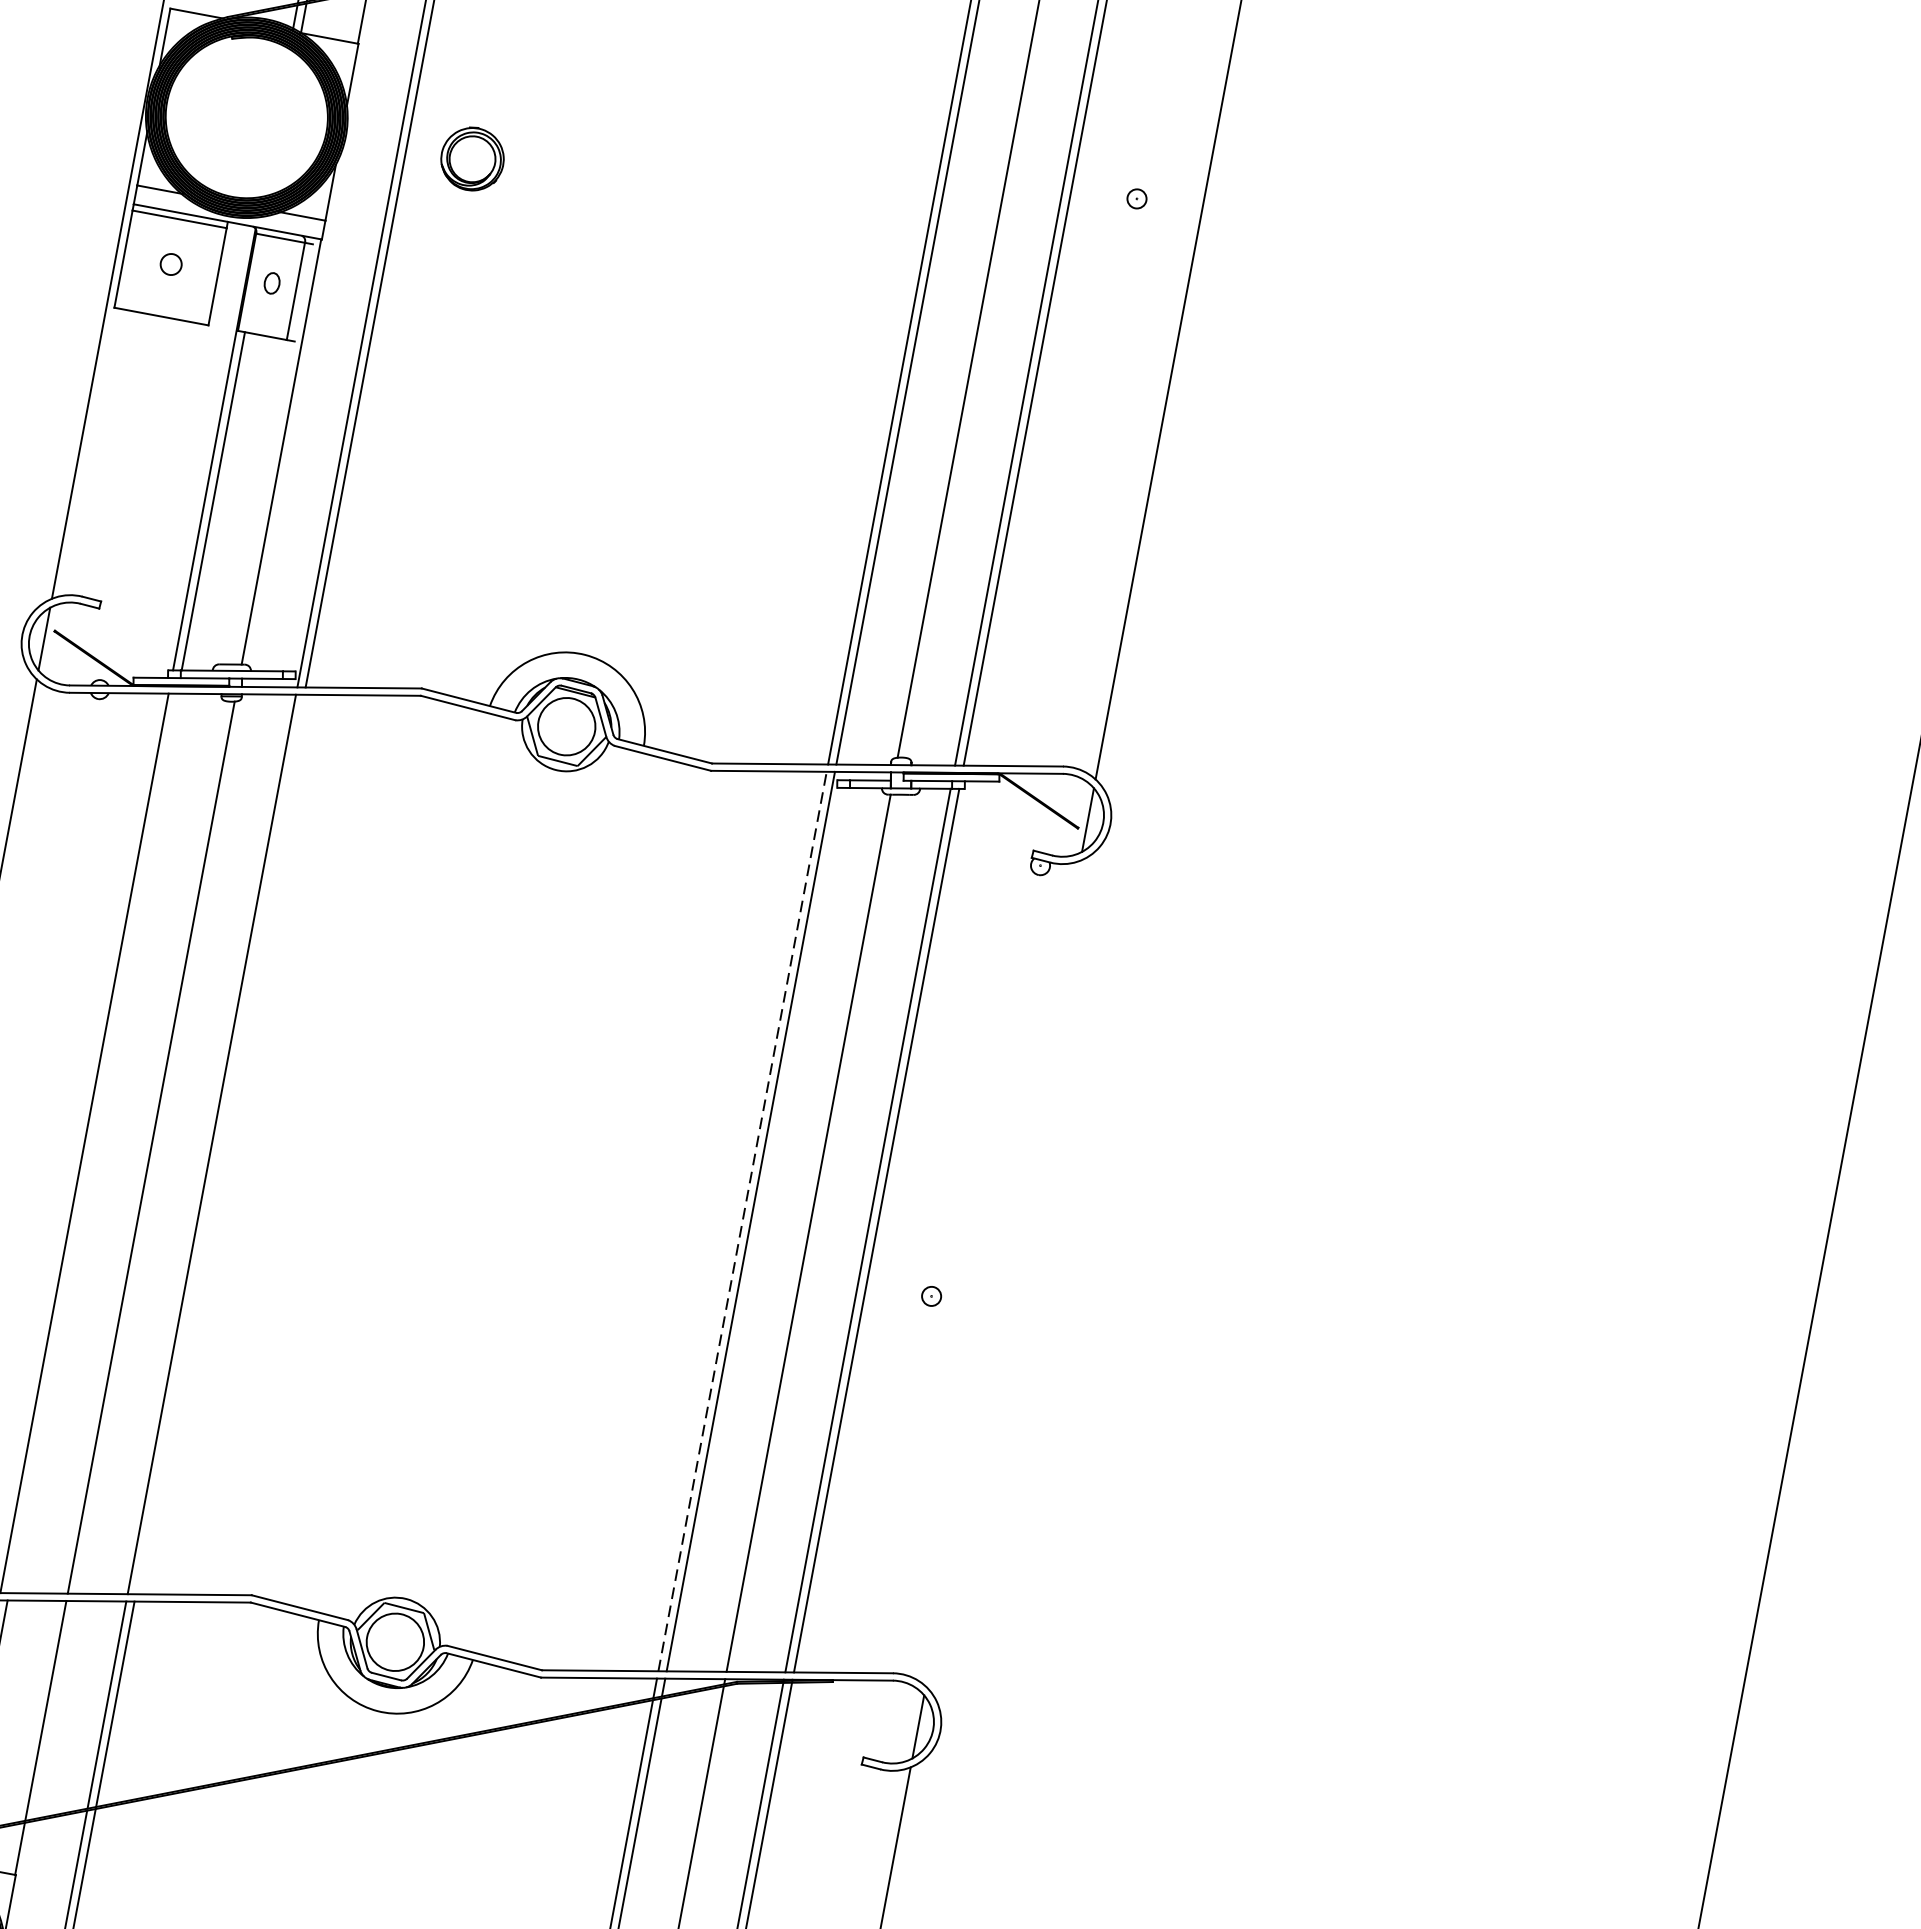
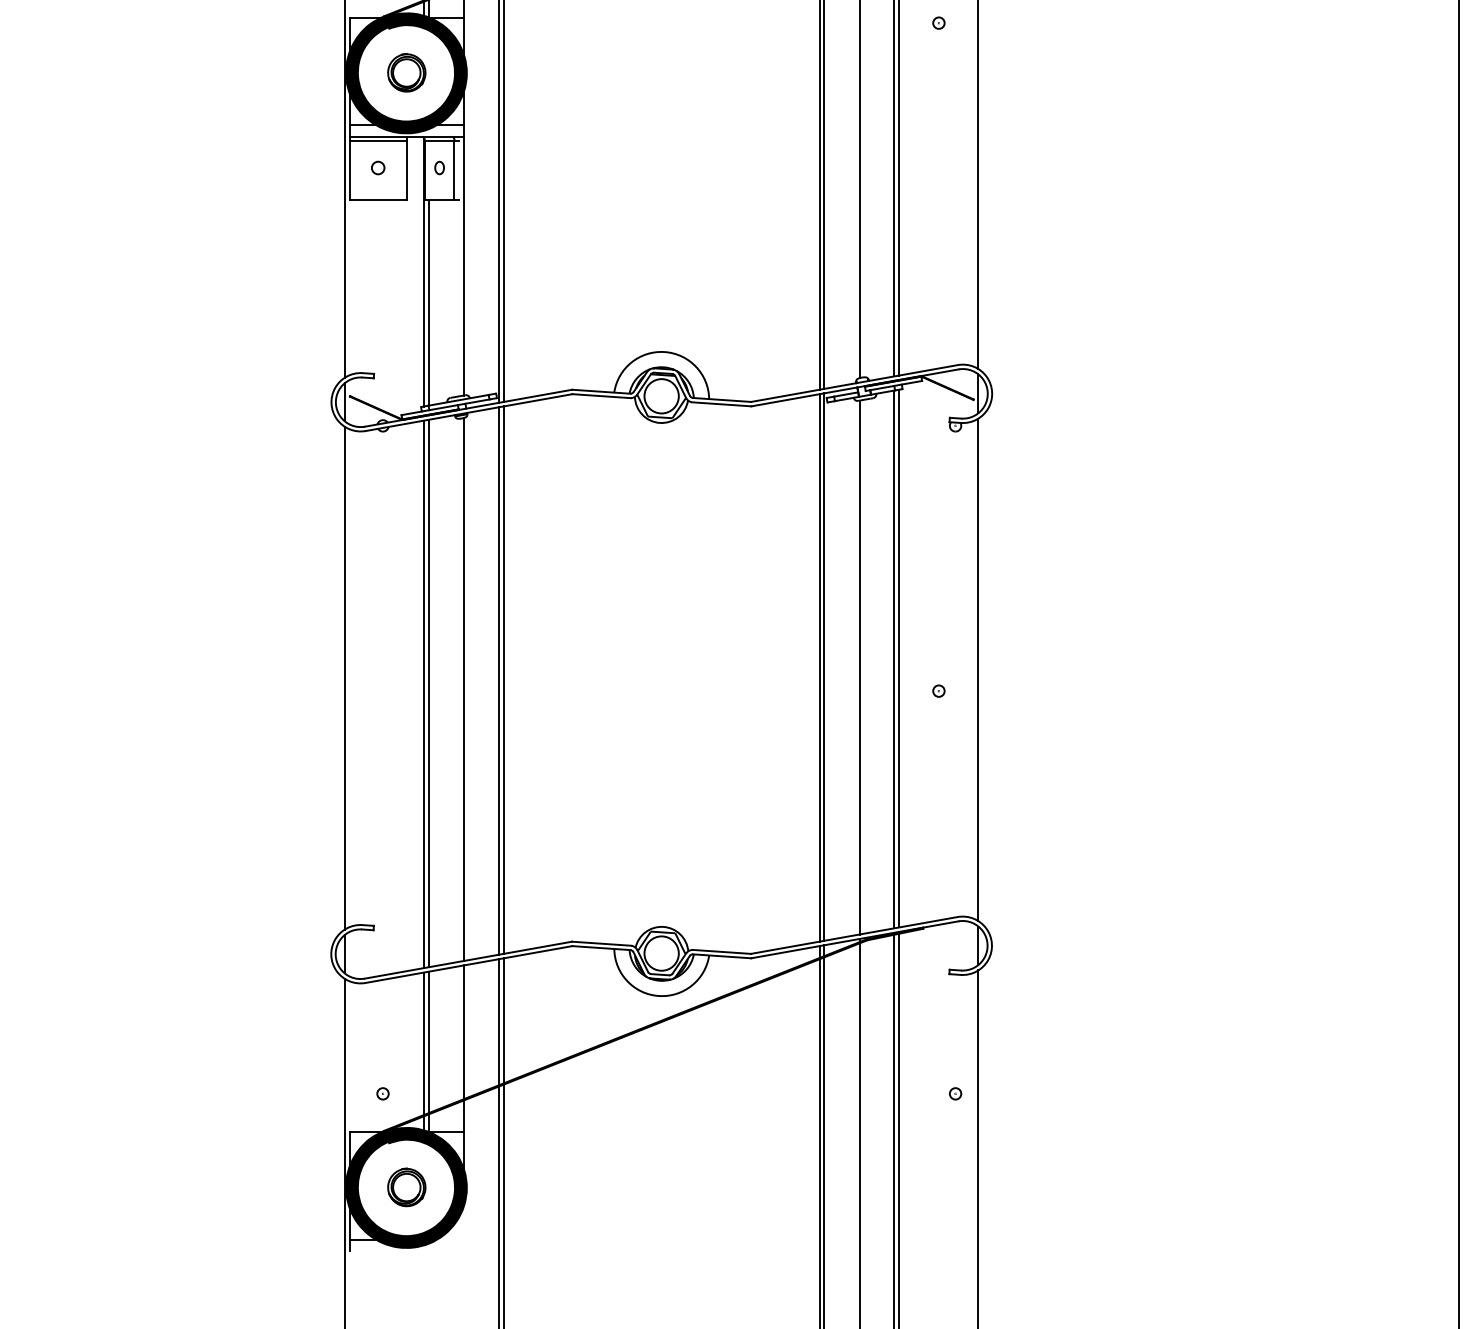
part: (472, 158) -> (406, 72), moved
line: (93, 1143) -> (429, 693), added
line: (219, 1143) -> (503, 679), added
line: (742, 1220) -> (819, 667), dashed -> solid
line: (1003, 1272) -> (978, 669), added

